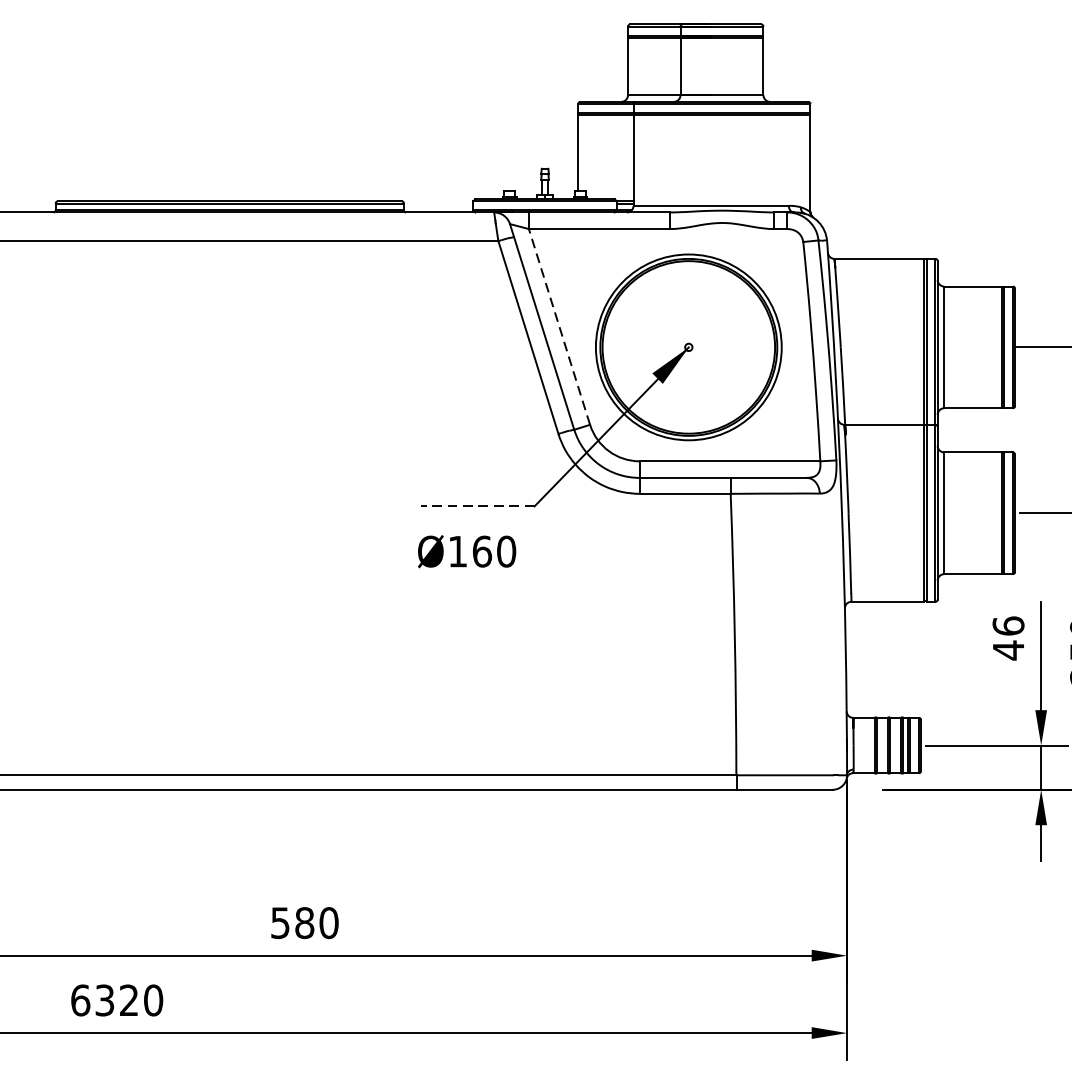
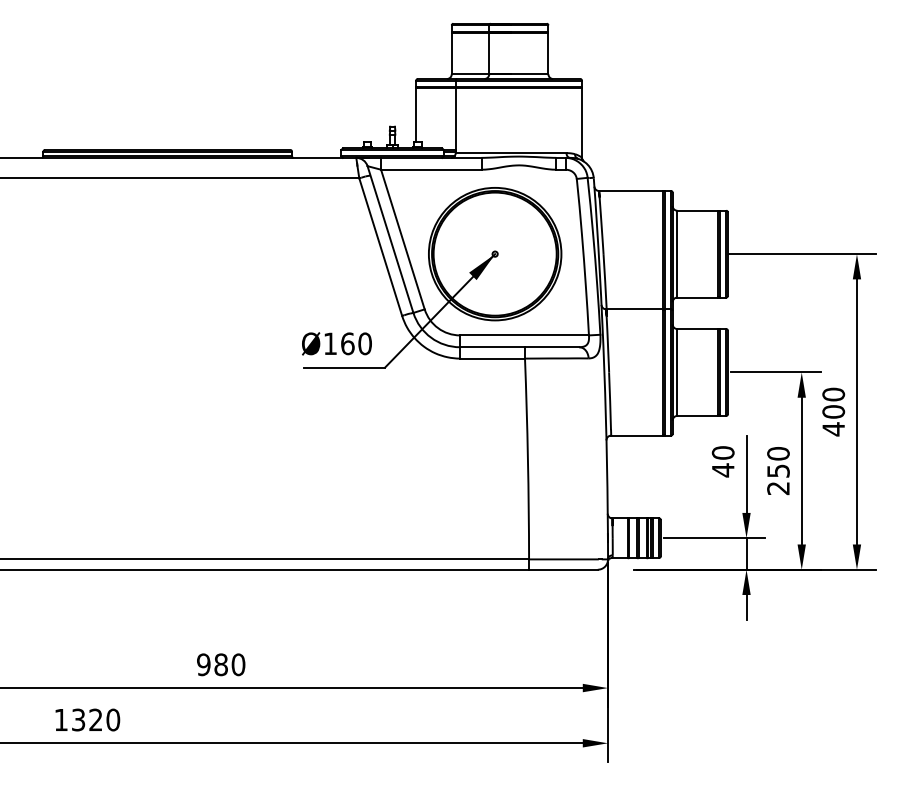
line: (558, 326) -> (402, 239), dashed -> solid
line: (477, 506) -> (344, 367), dashed -> solid
text: (466, 551) -> (336, 343), moved
text: (1007, 625) -> (722, 452), 46 -> 40
text: (279, 922) -> (203, 664), 580 -> 980
text: (80, 999) -> (61, 719), 6320 -> 1320

